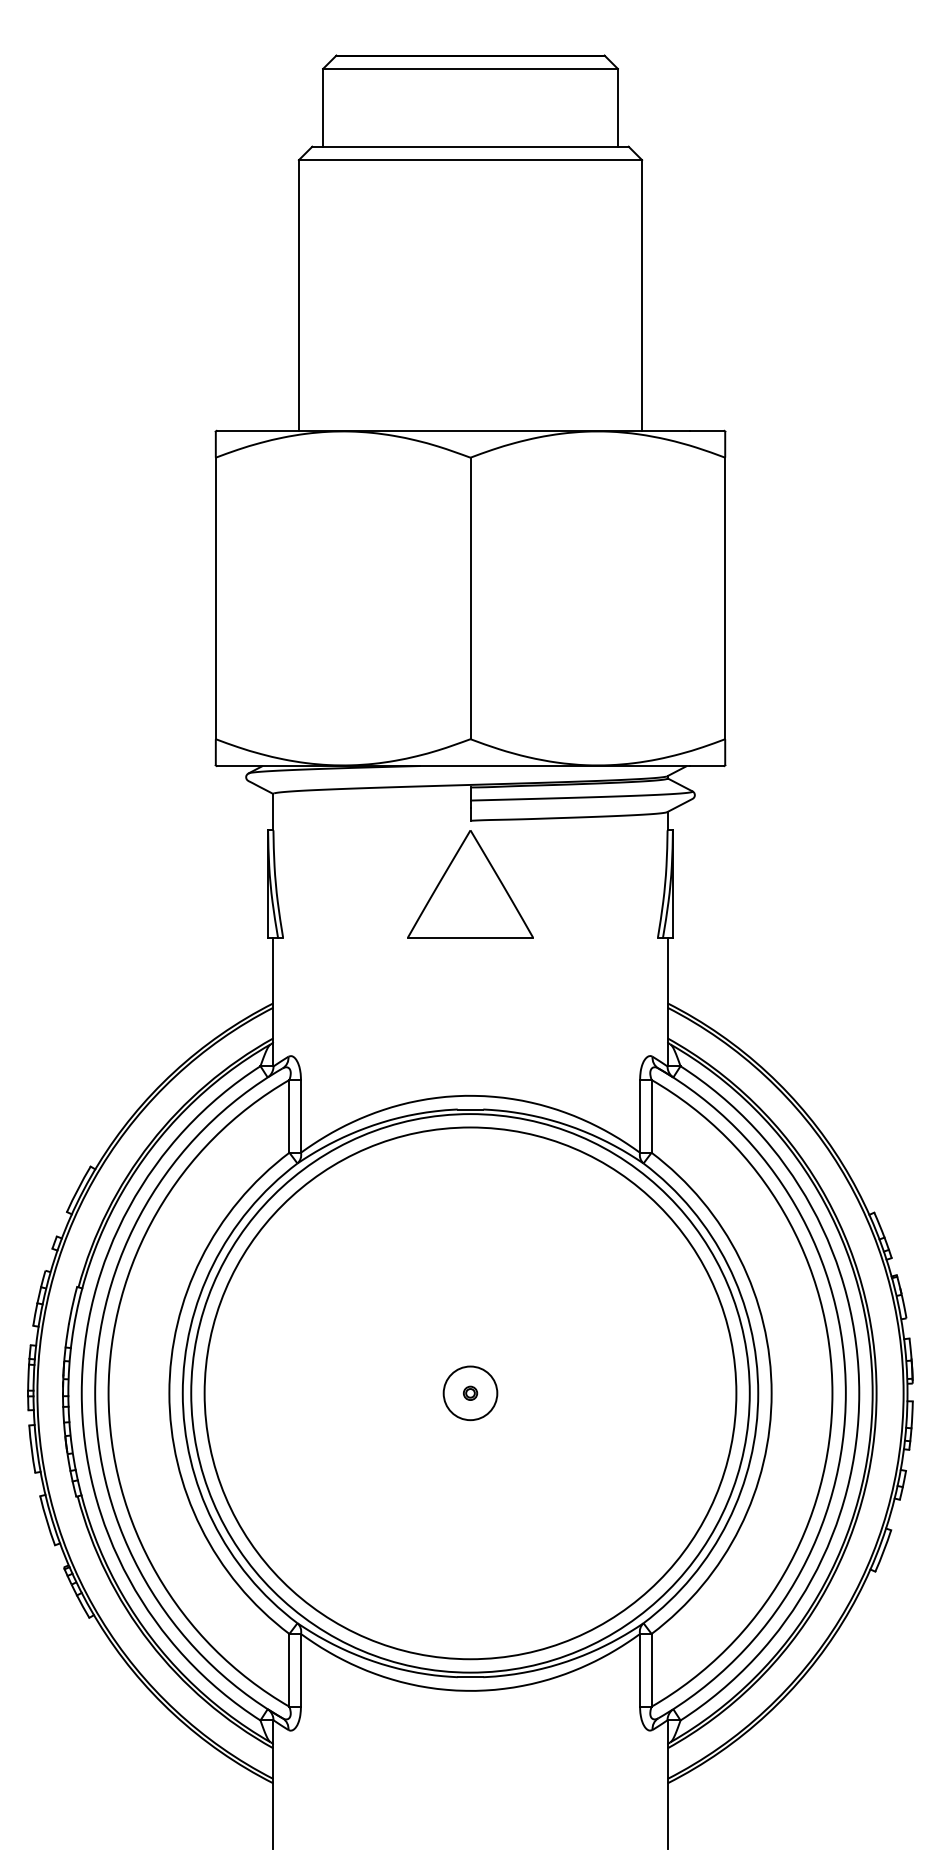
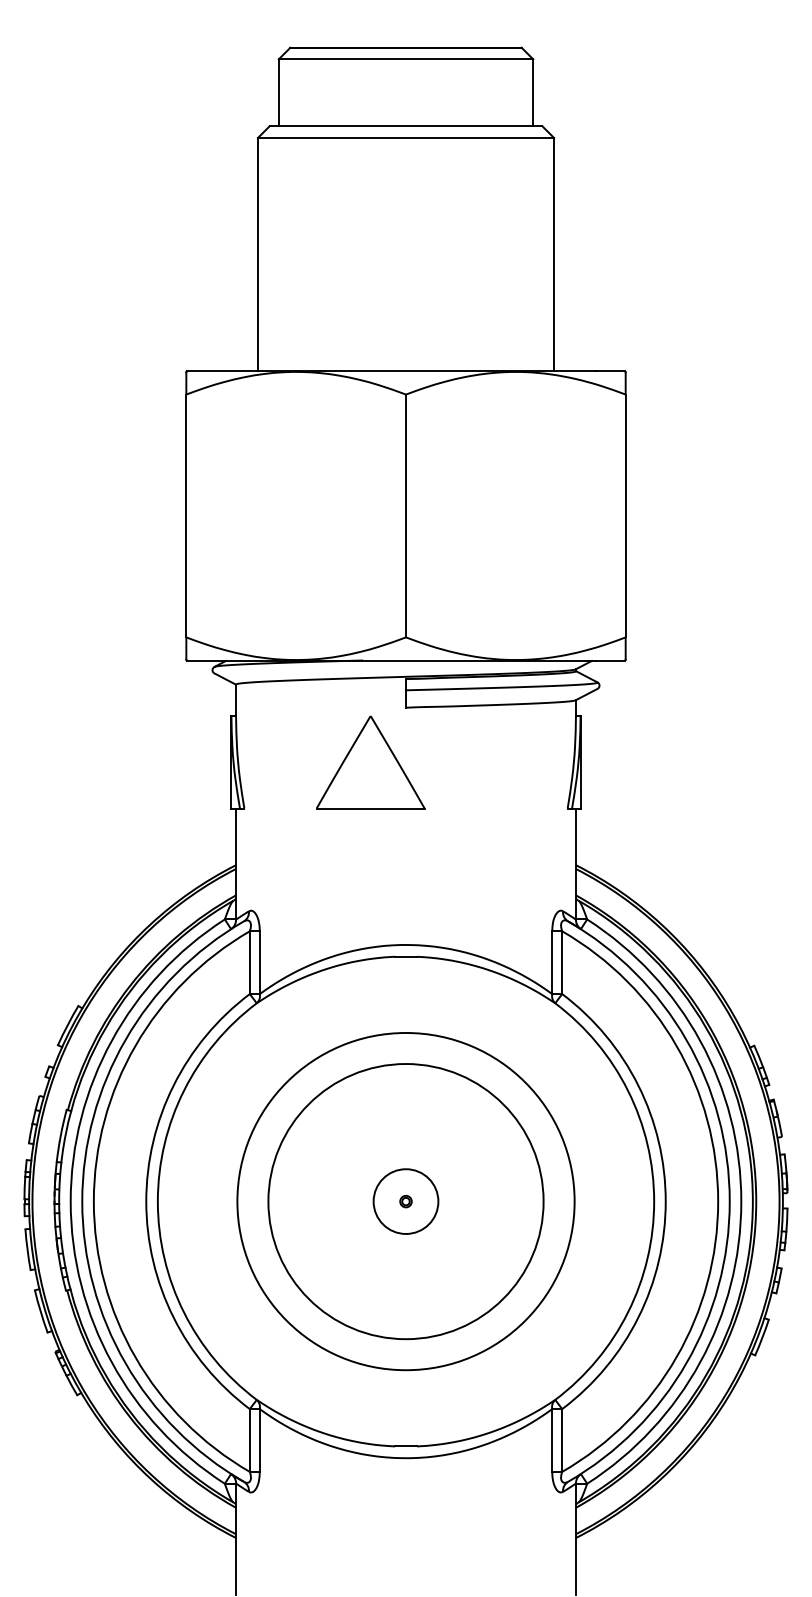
part: (470, 884) -> (370, 762), moved
circle: (470, 1393) -> (406, 1201), size x0.6
circle: (470, 1393) -> (406, 1201), size x0.7
circle: (470, 1393) -> (406, 1201), size x1.4

